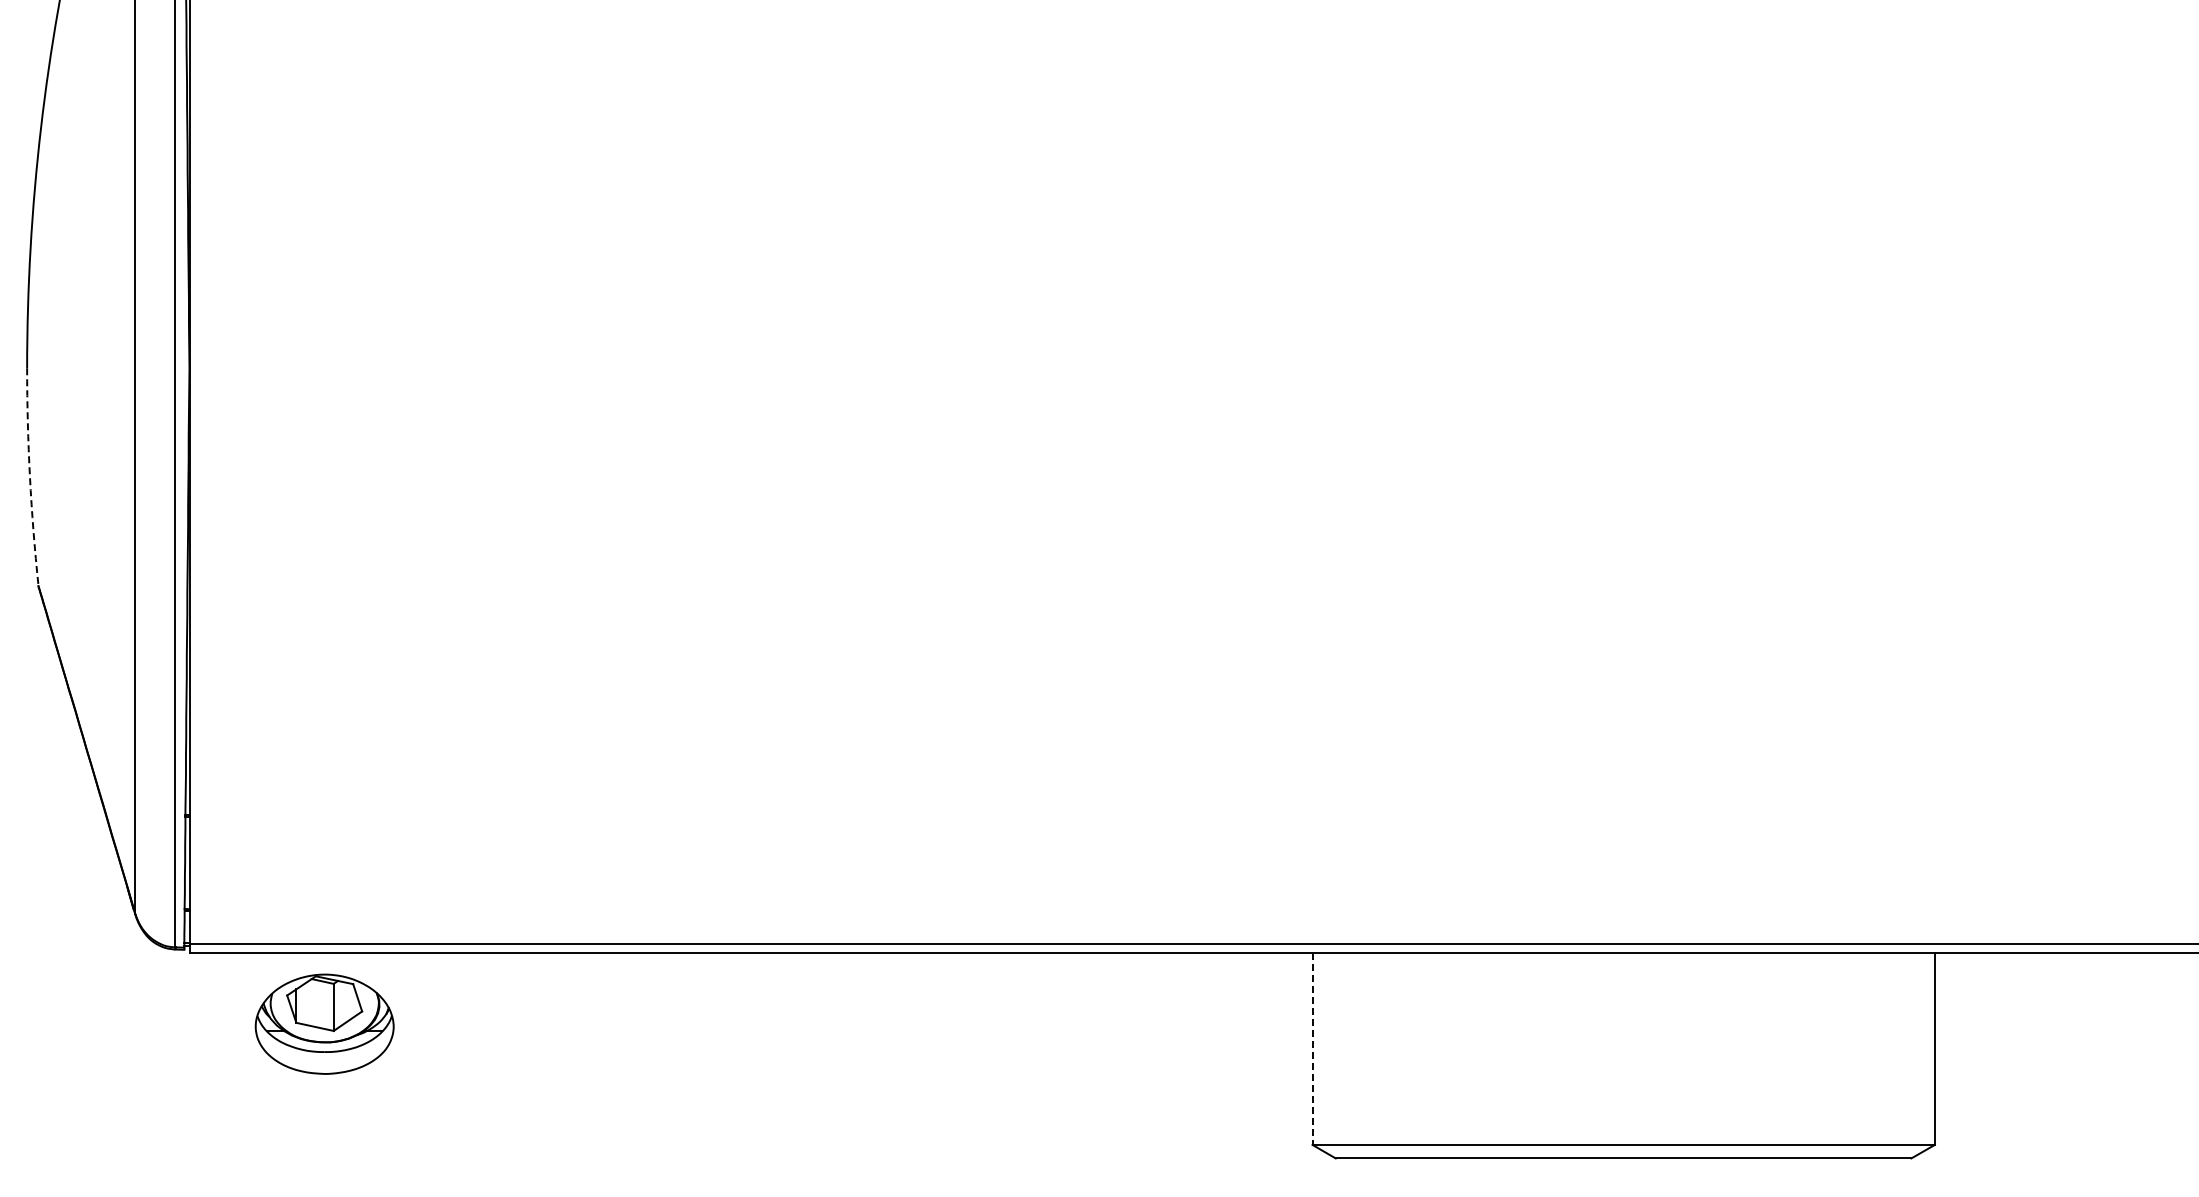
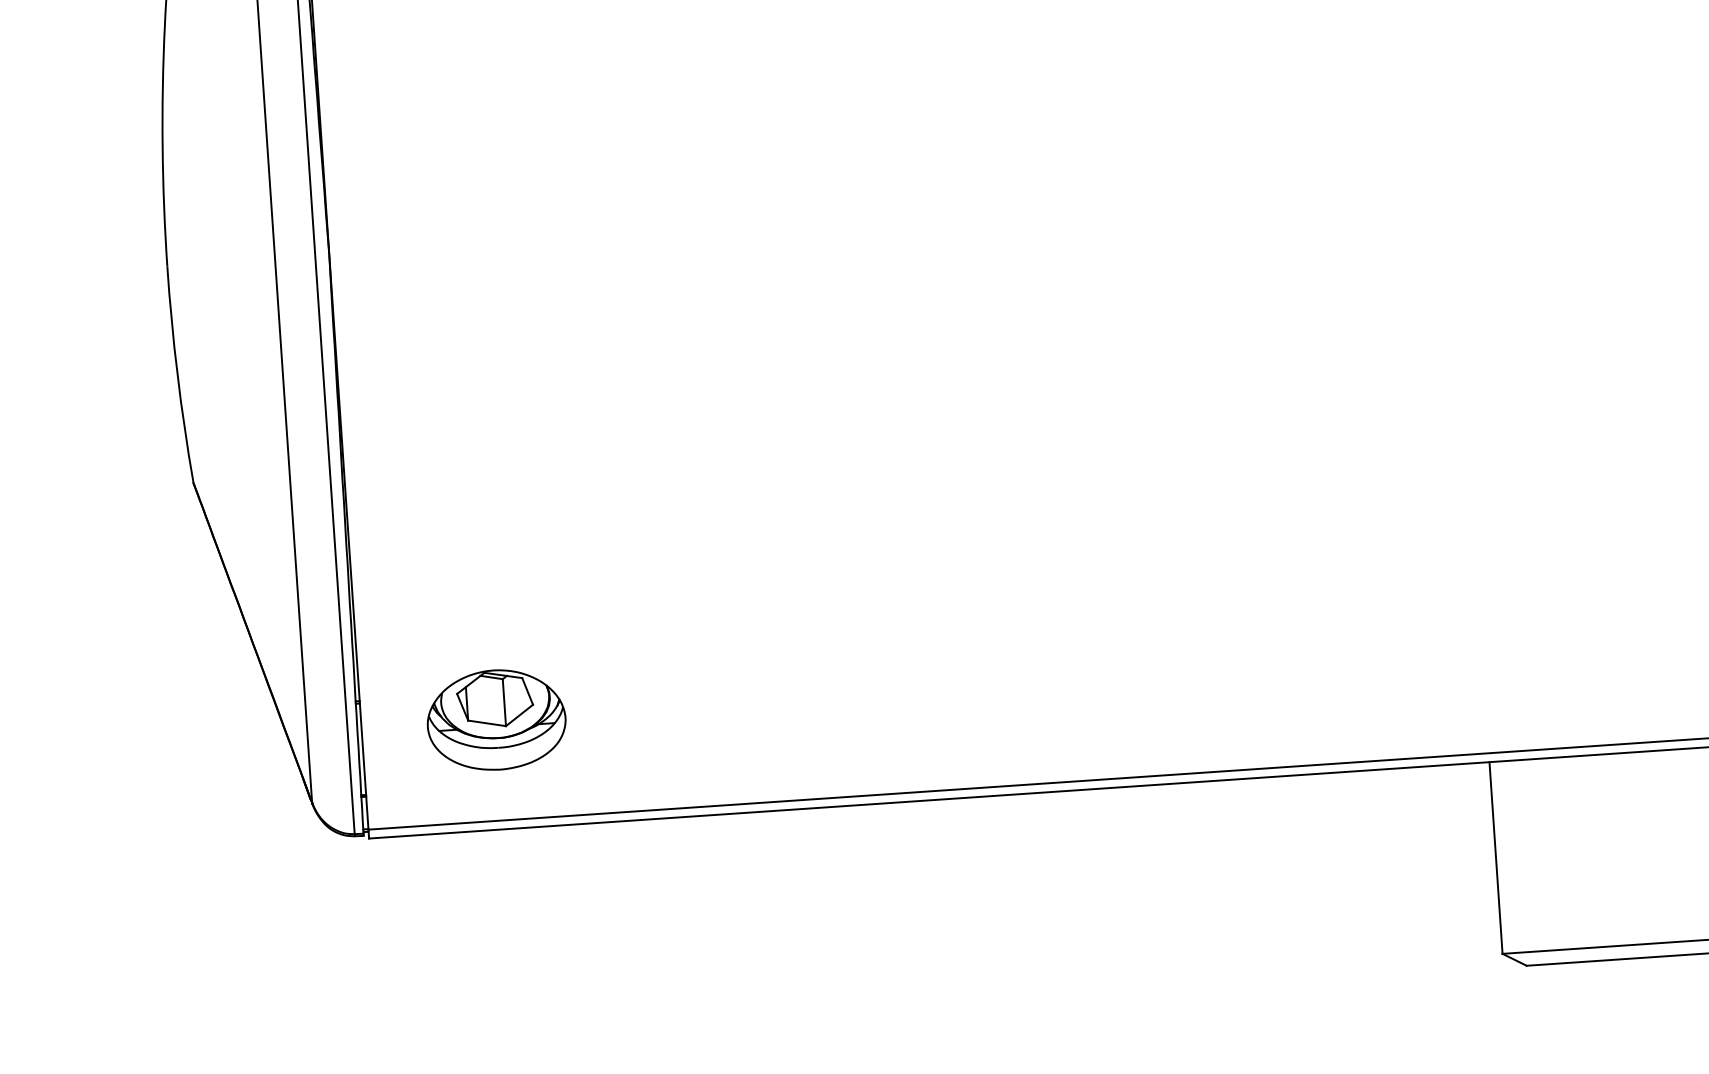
arc: (29, 477) -> (177, 375), dashed -> solid
part: (324, 1023) -> (496, 719), moved
line: (1312, 1049) -> (1496, 858), dashed -> solid

